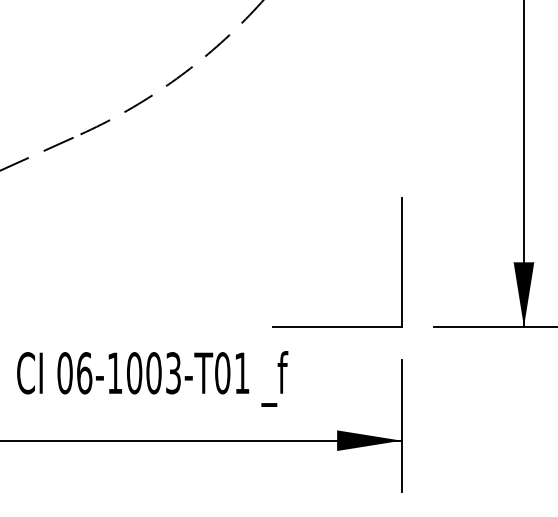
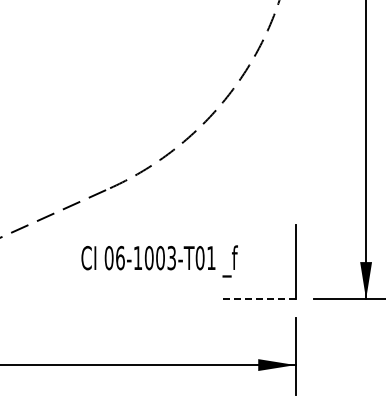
line: (335, 327) -> (257, 299), solid -> dashed
text: (152, 379) -> (159, 261), moved

